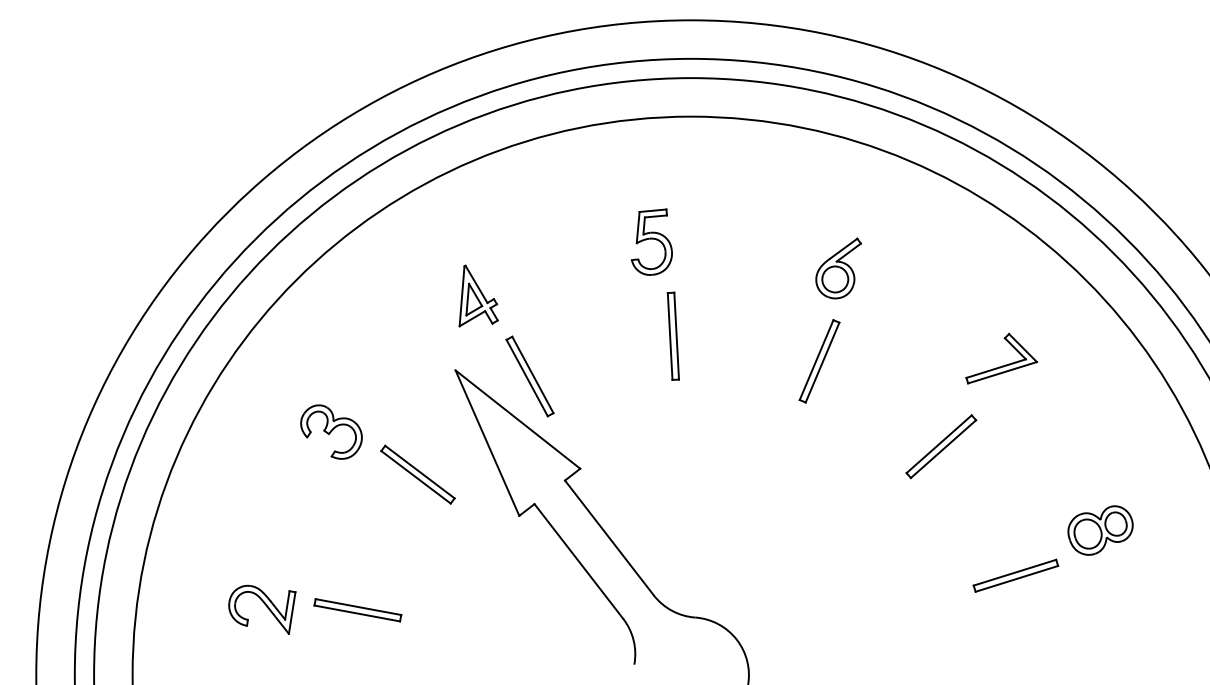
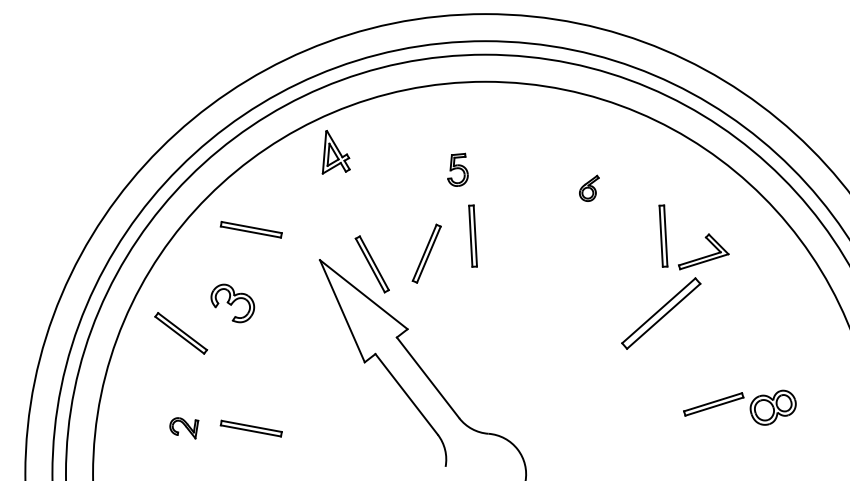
part: (651, 241) -> (457, 169), size x0.7
part: (838, 268) -> (589, 188), size x0.6
part: (478, 295) -> (336, 151), moved
part: (357, 327) -> (251, 229), added
part: (943, 335) -> (662, 235), added
part: (819, 361) -> (426, 253), moved
part: (941, 446) -> (661, 313), size x1.6
part: (417, 474) -> (180, 333), moved
part: (1100, 530) -> (773, 407), moved
part: (262, 609) -> (184, 428), size x0.6

